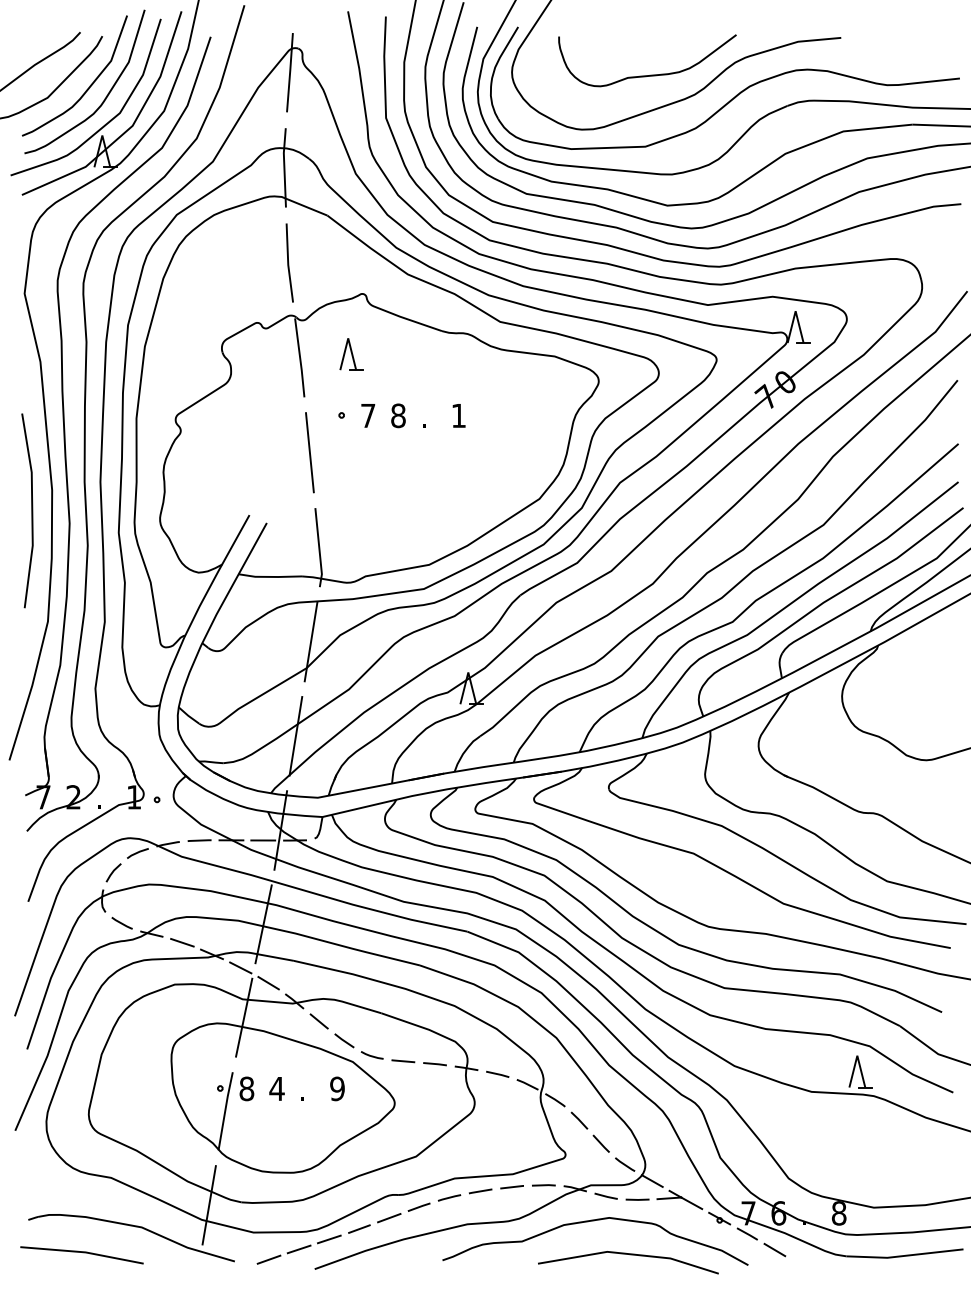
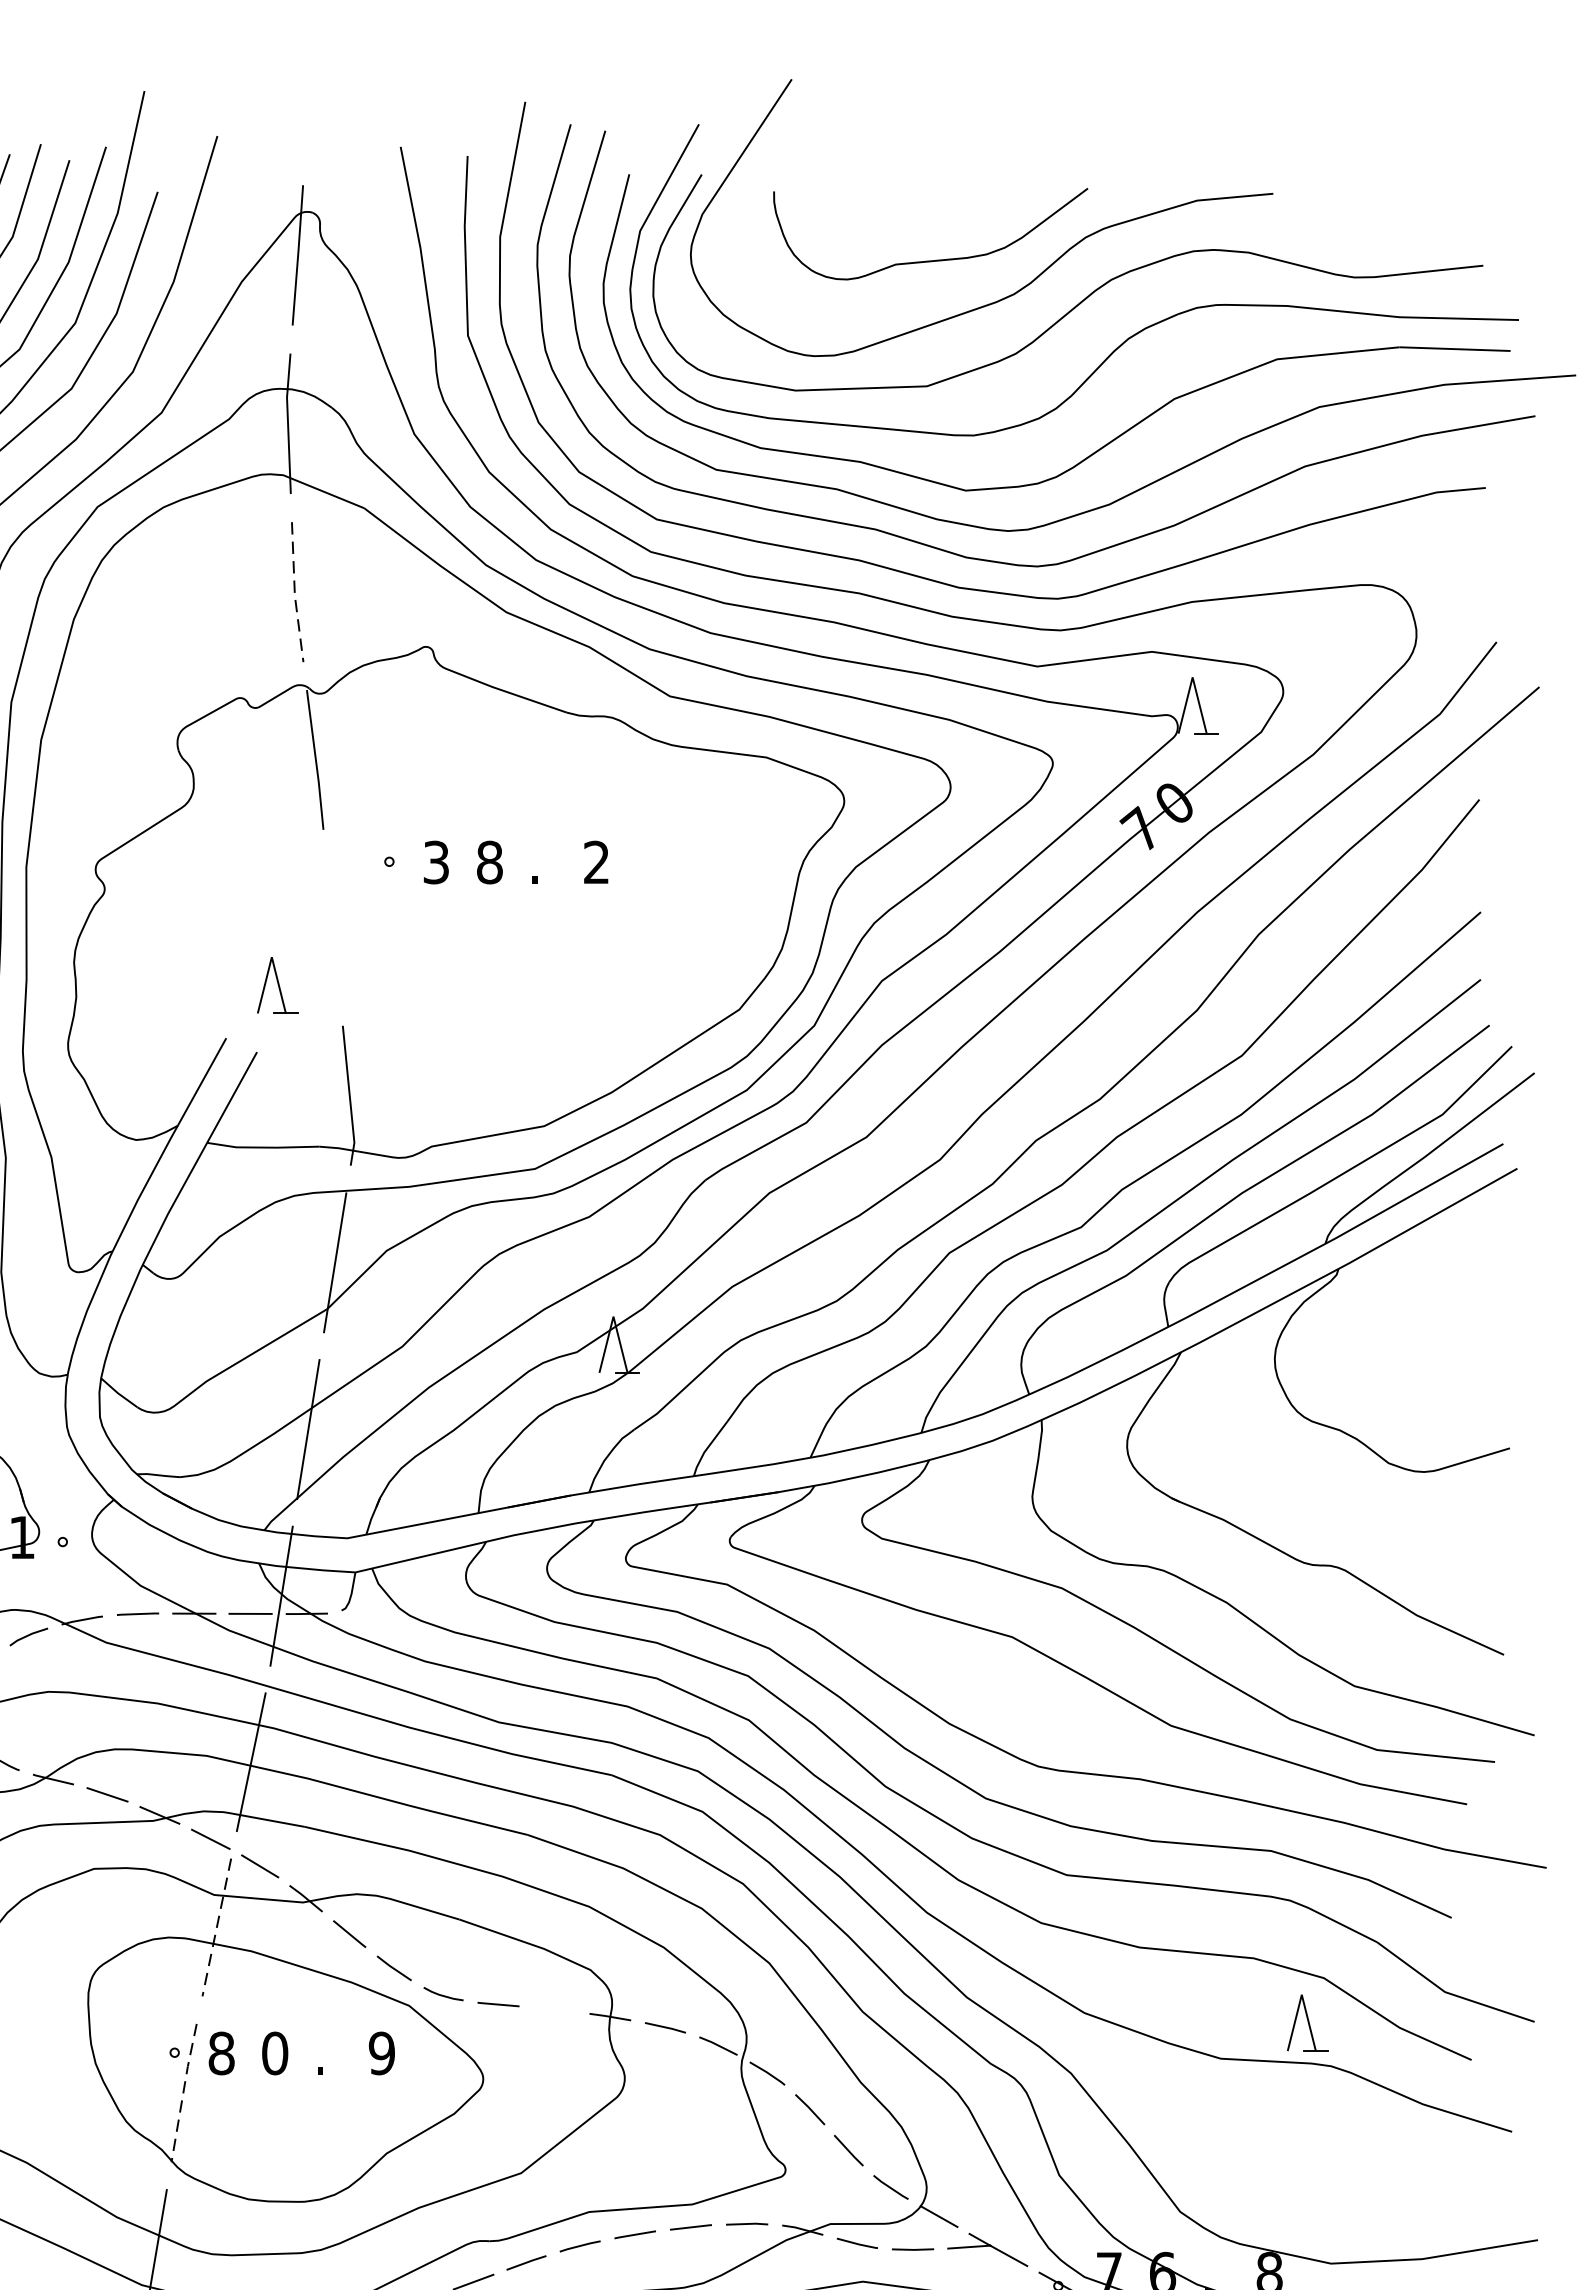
line: (288, 264) -> (295, 594), solid -> dashed
part: (351, 354) -> (277, 985), moved
text: (368, 415) -> (436, 861), 7 -> 3
text: (458, 415) -> (596, 861), 1 -> 2
line: (309, 452) -> (332, 927), removed
line: (244, 1017) -> (217, 1927), solid -> dashed
line: (434, 1064) -> (553, 2010), removed
text: (276, 1088) -> (274, 2052), 4 -> 0
line: (225, 1111) -> (183, 2093), solid -> dashed

